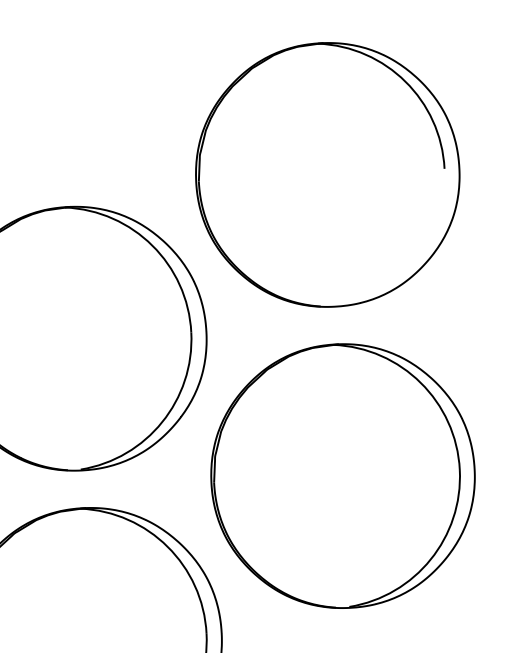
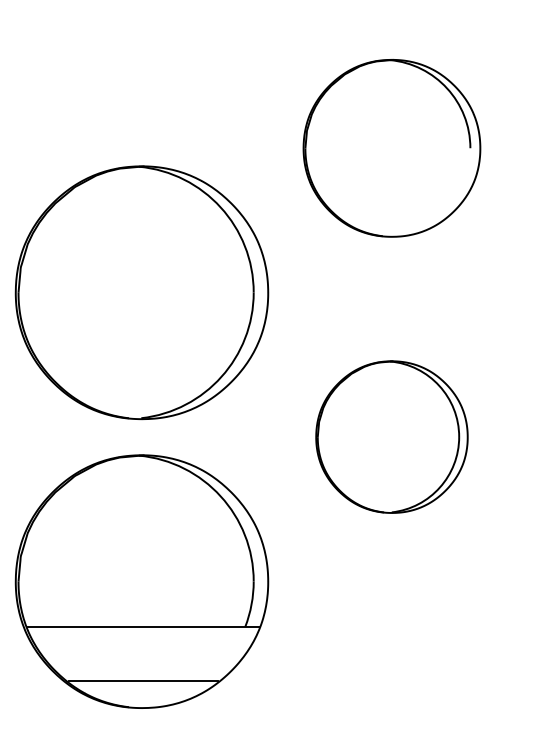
part: (327, 175) -> (391, 148), size x0.7
part: (342, 475) -> (391, 436), size x0.6

